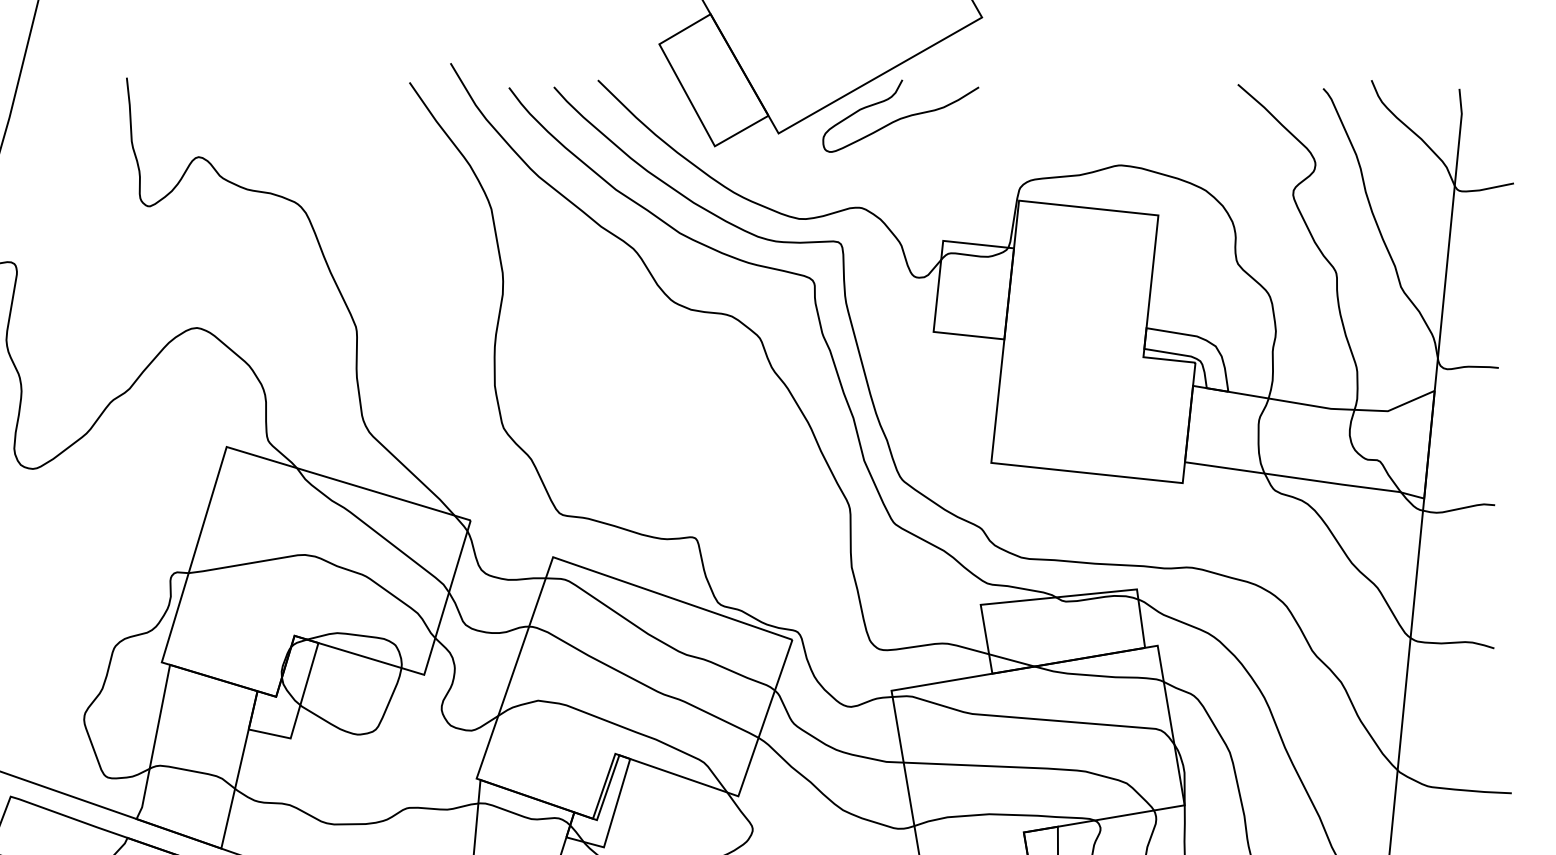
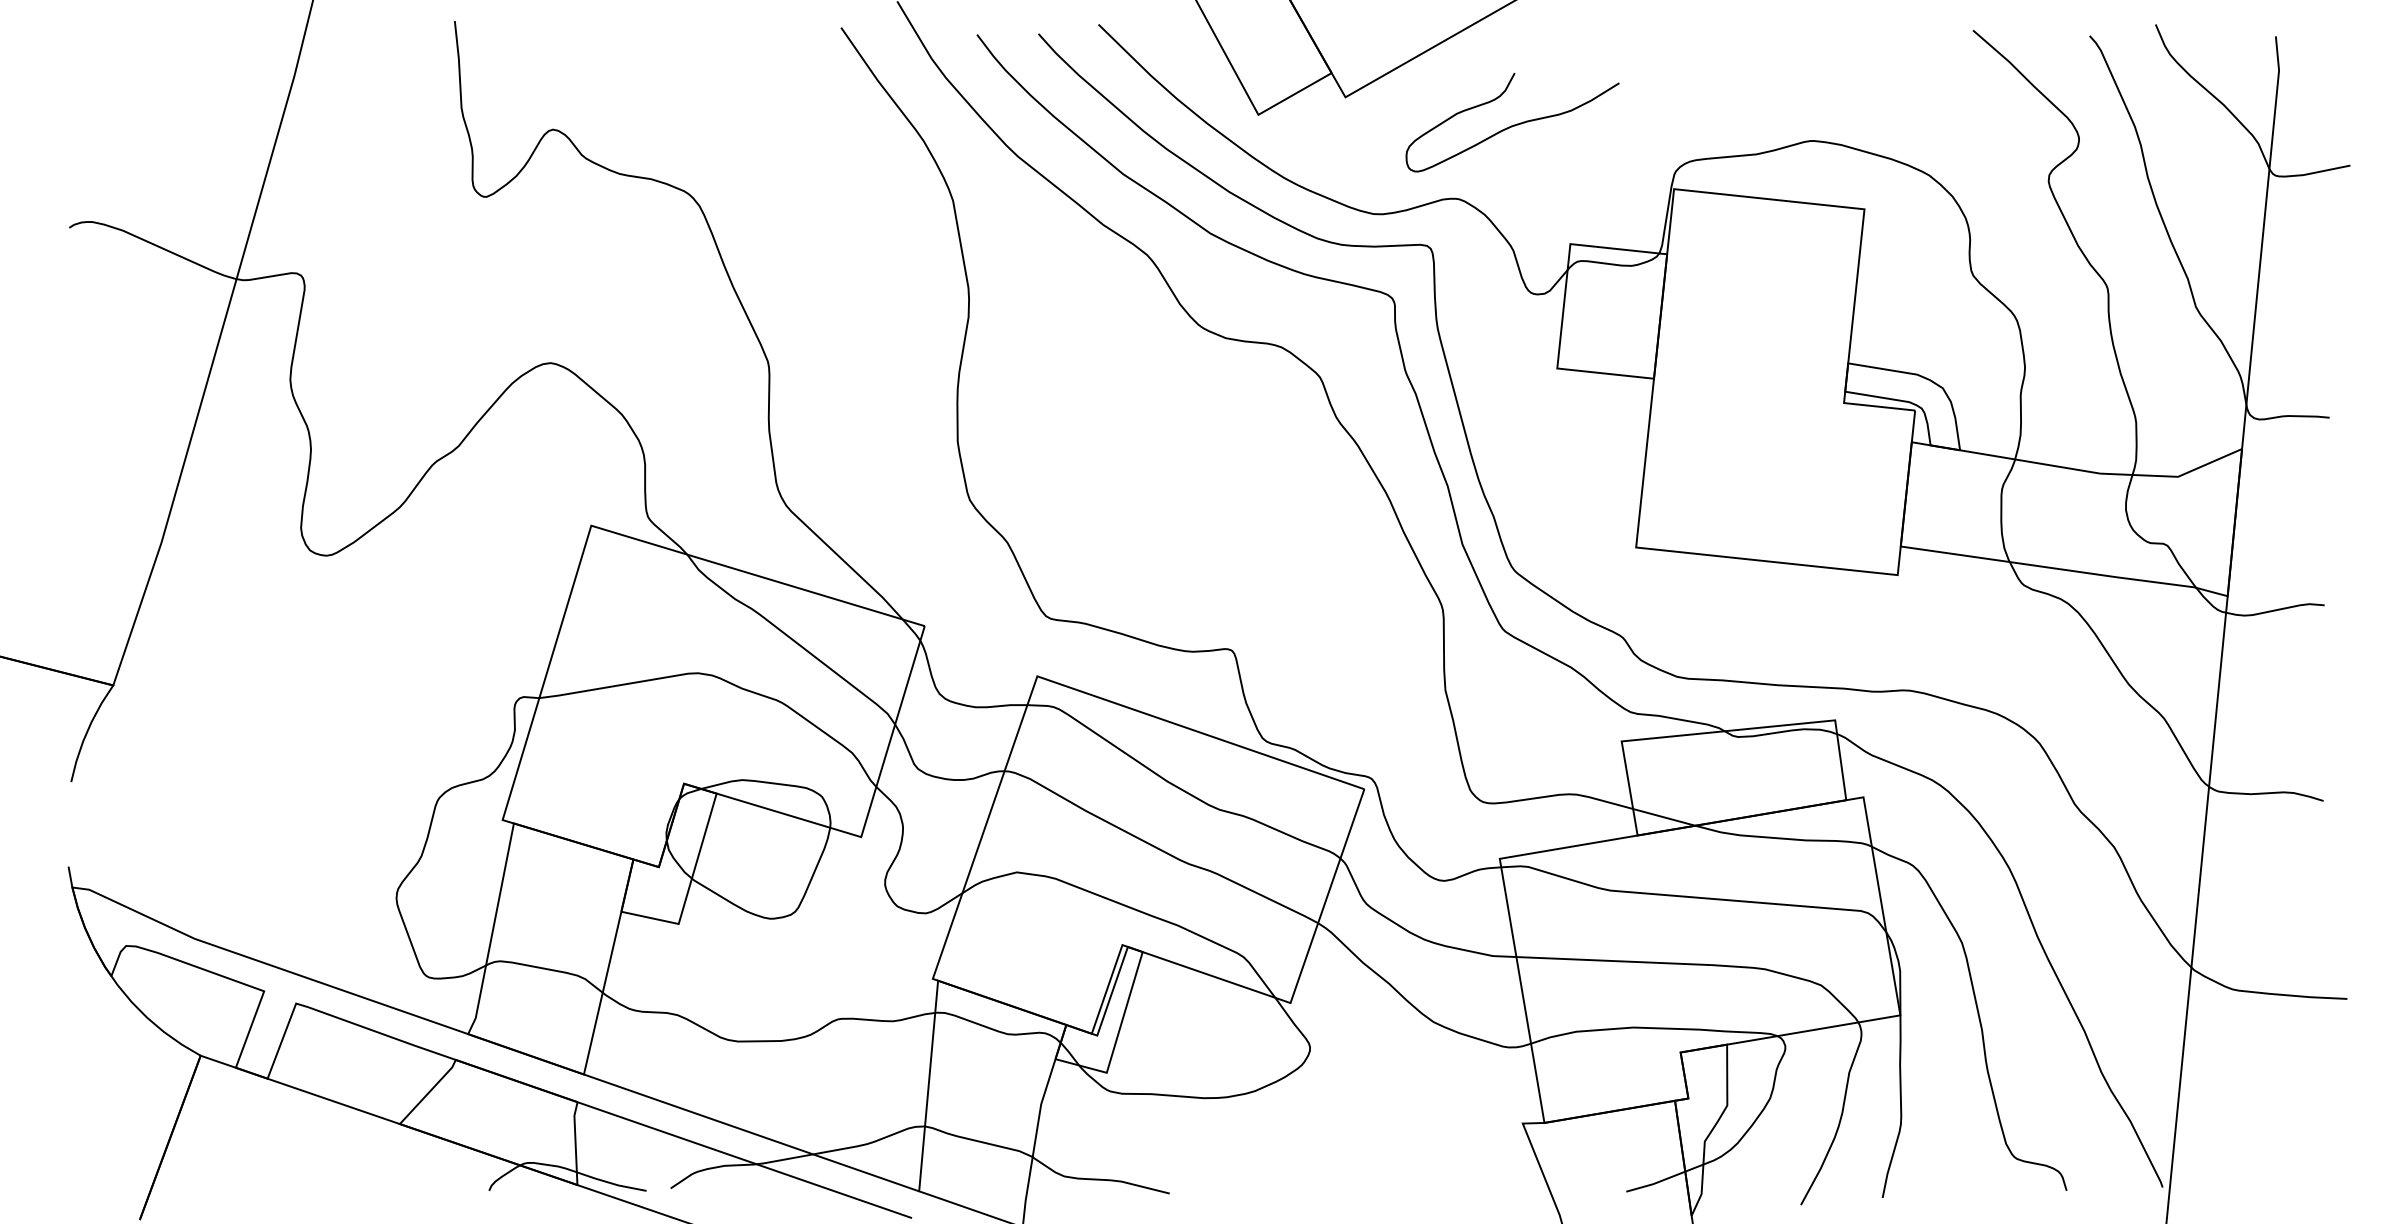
curve: (901, 117) -> (1513, 124), moved

